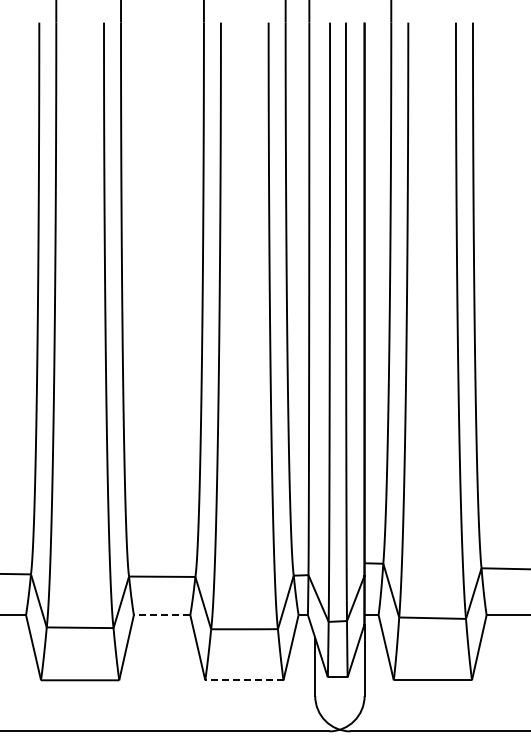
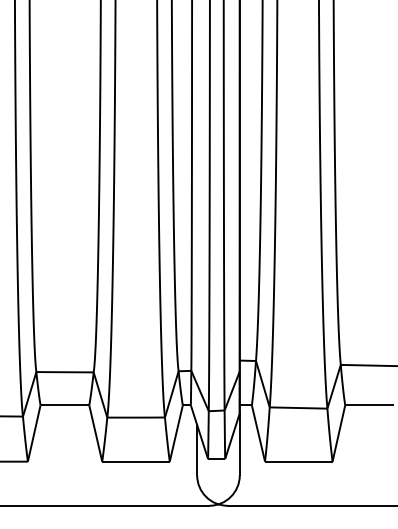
line: (162, 615) -> (65, 405), dashed -> solid
line: (244, 680) -> (136, 461), dashed -> solid

